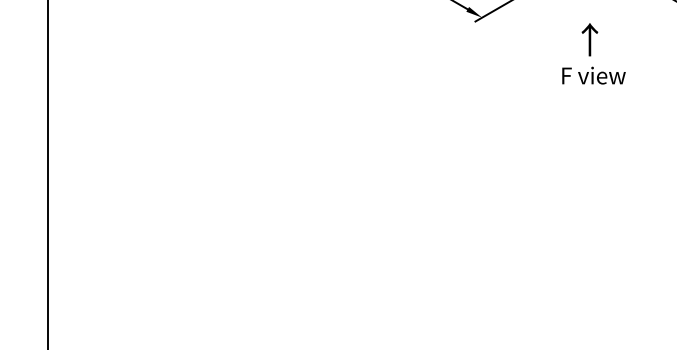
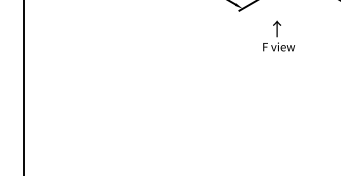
text: (592, 52) -> (278, 35), moved

